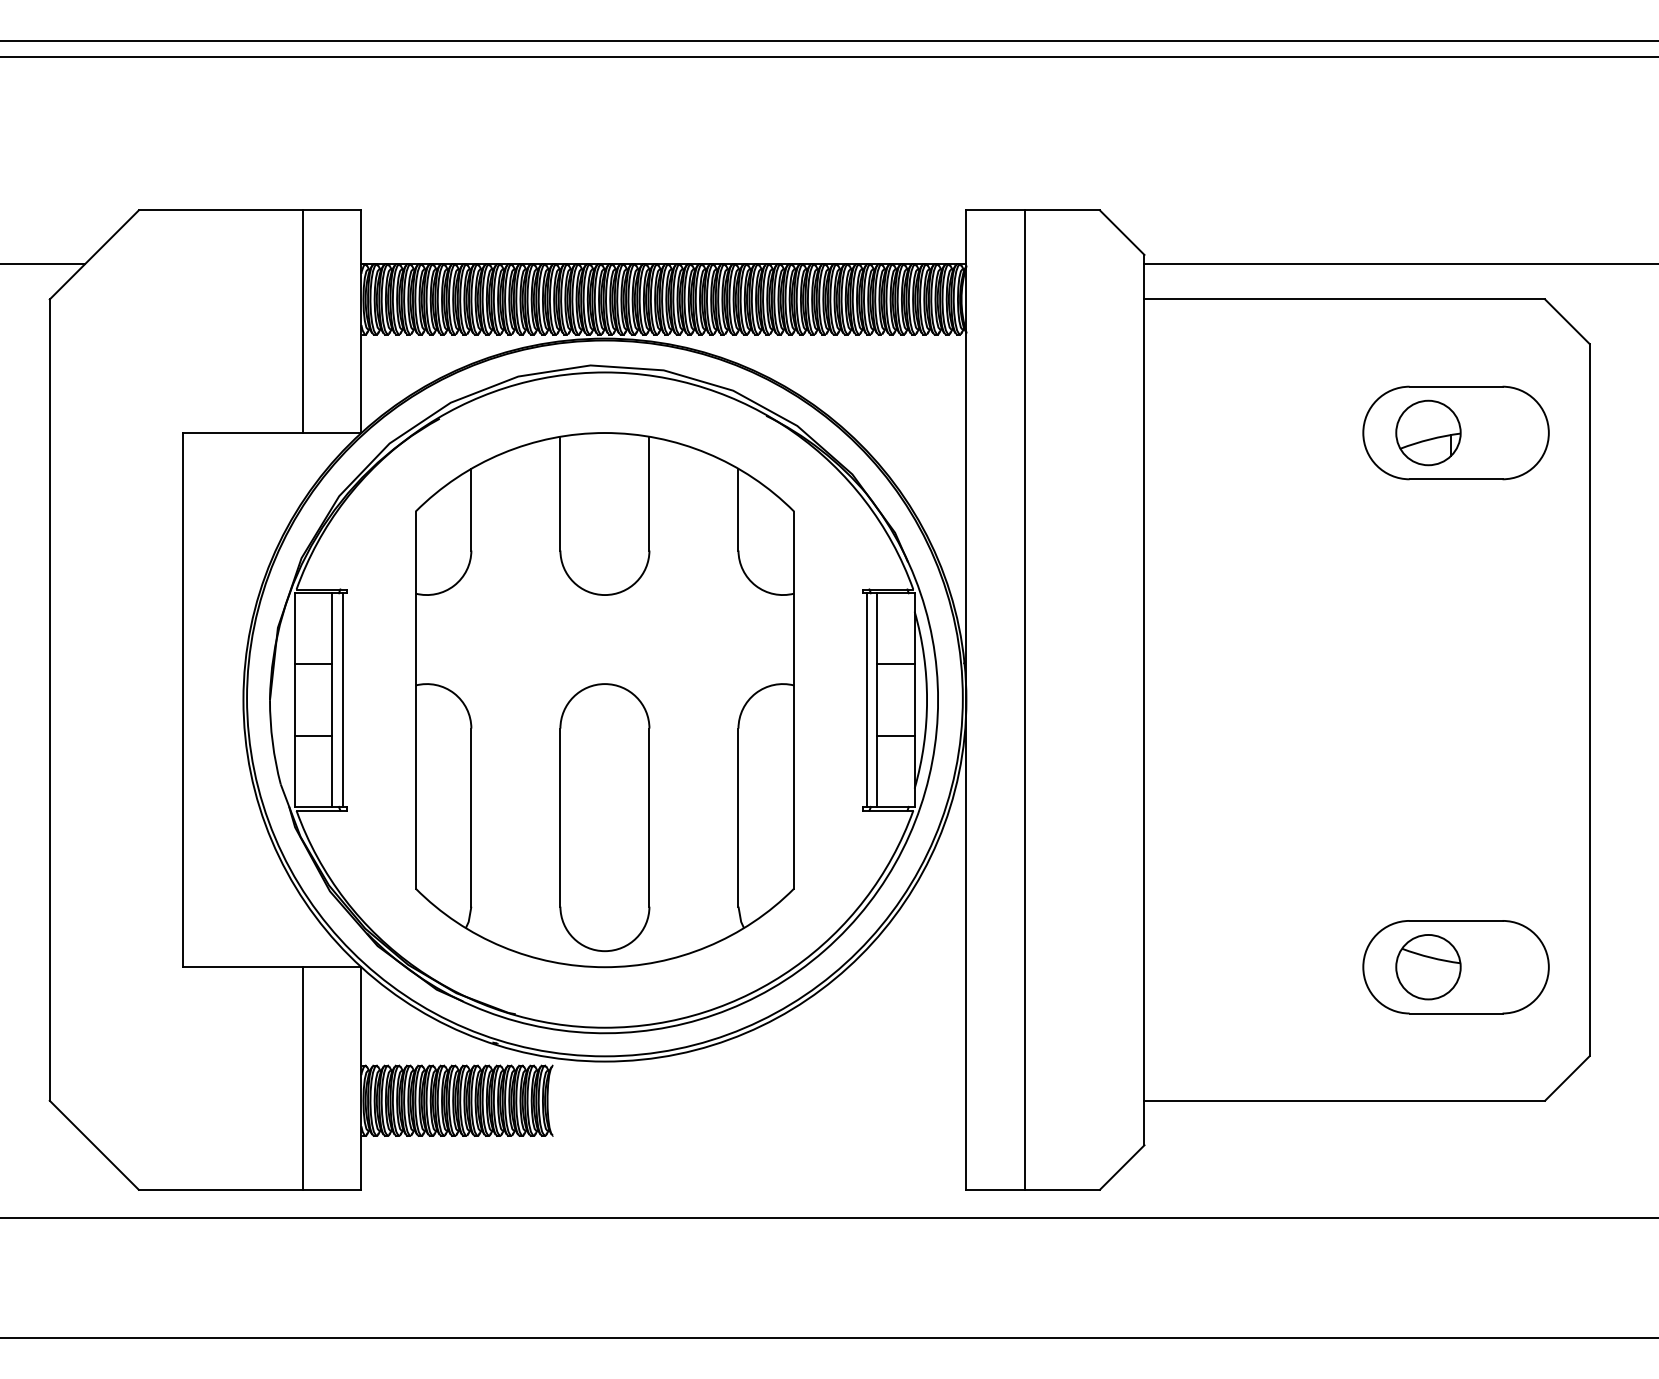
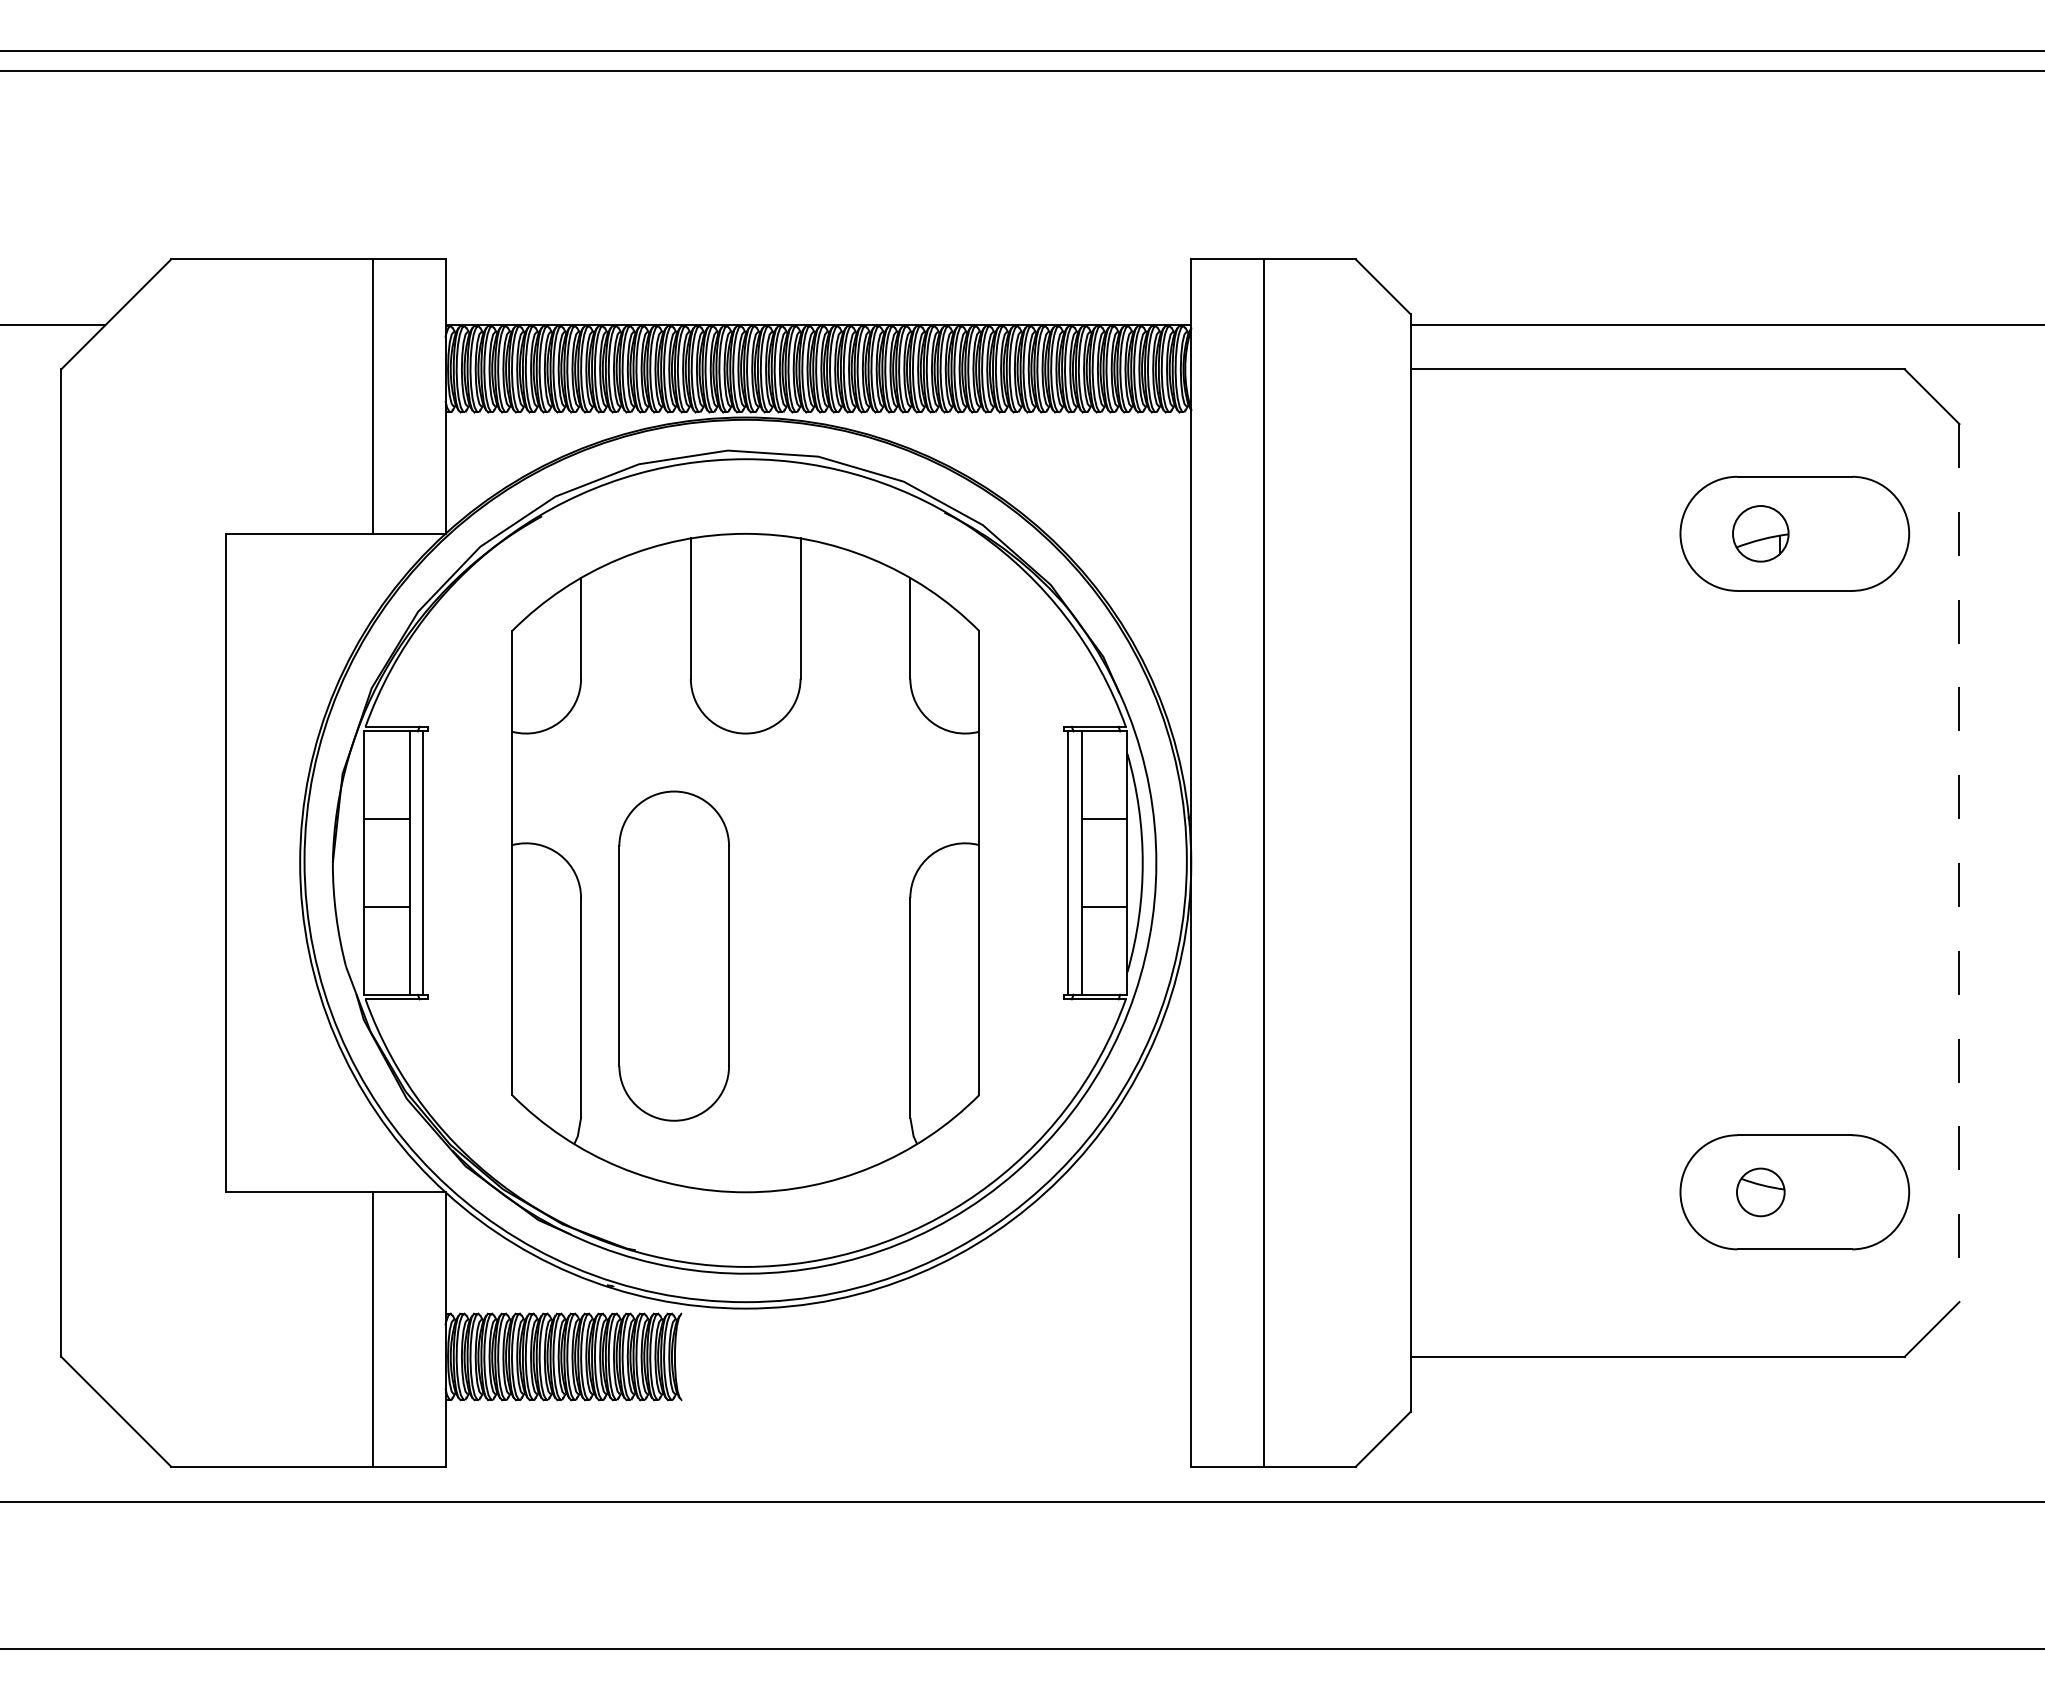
part: (1428, 432) -> (1760, 533), size x0.7
line: (1589, 700) -> (1959, 863), solid -> dashed
part: (604, 817) -> (673, 956), moved
part: (1428, 967) -> (1760, 1192), size x0.6

